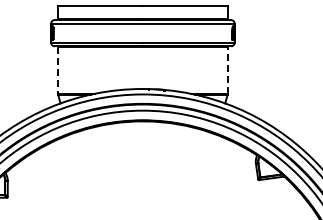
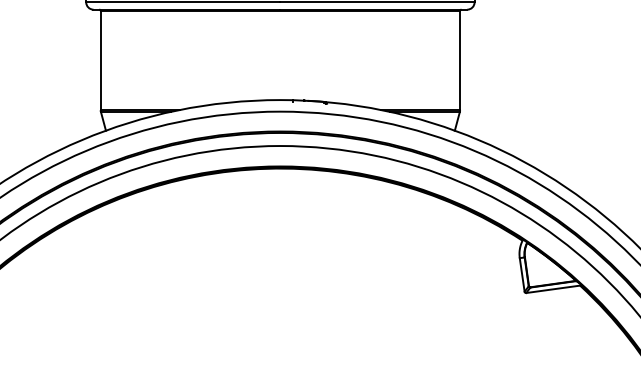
line: (227, 69) -> (459, 58), dashed -> solid
line: (58, 70) -> (101, 60), dashed -> solid

